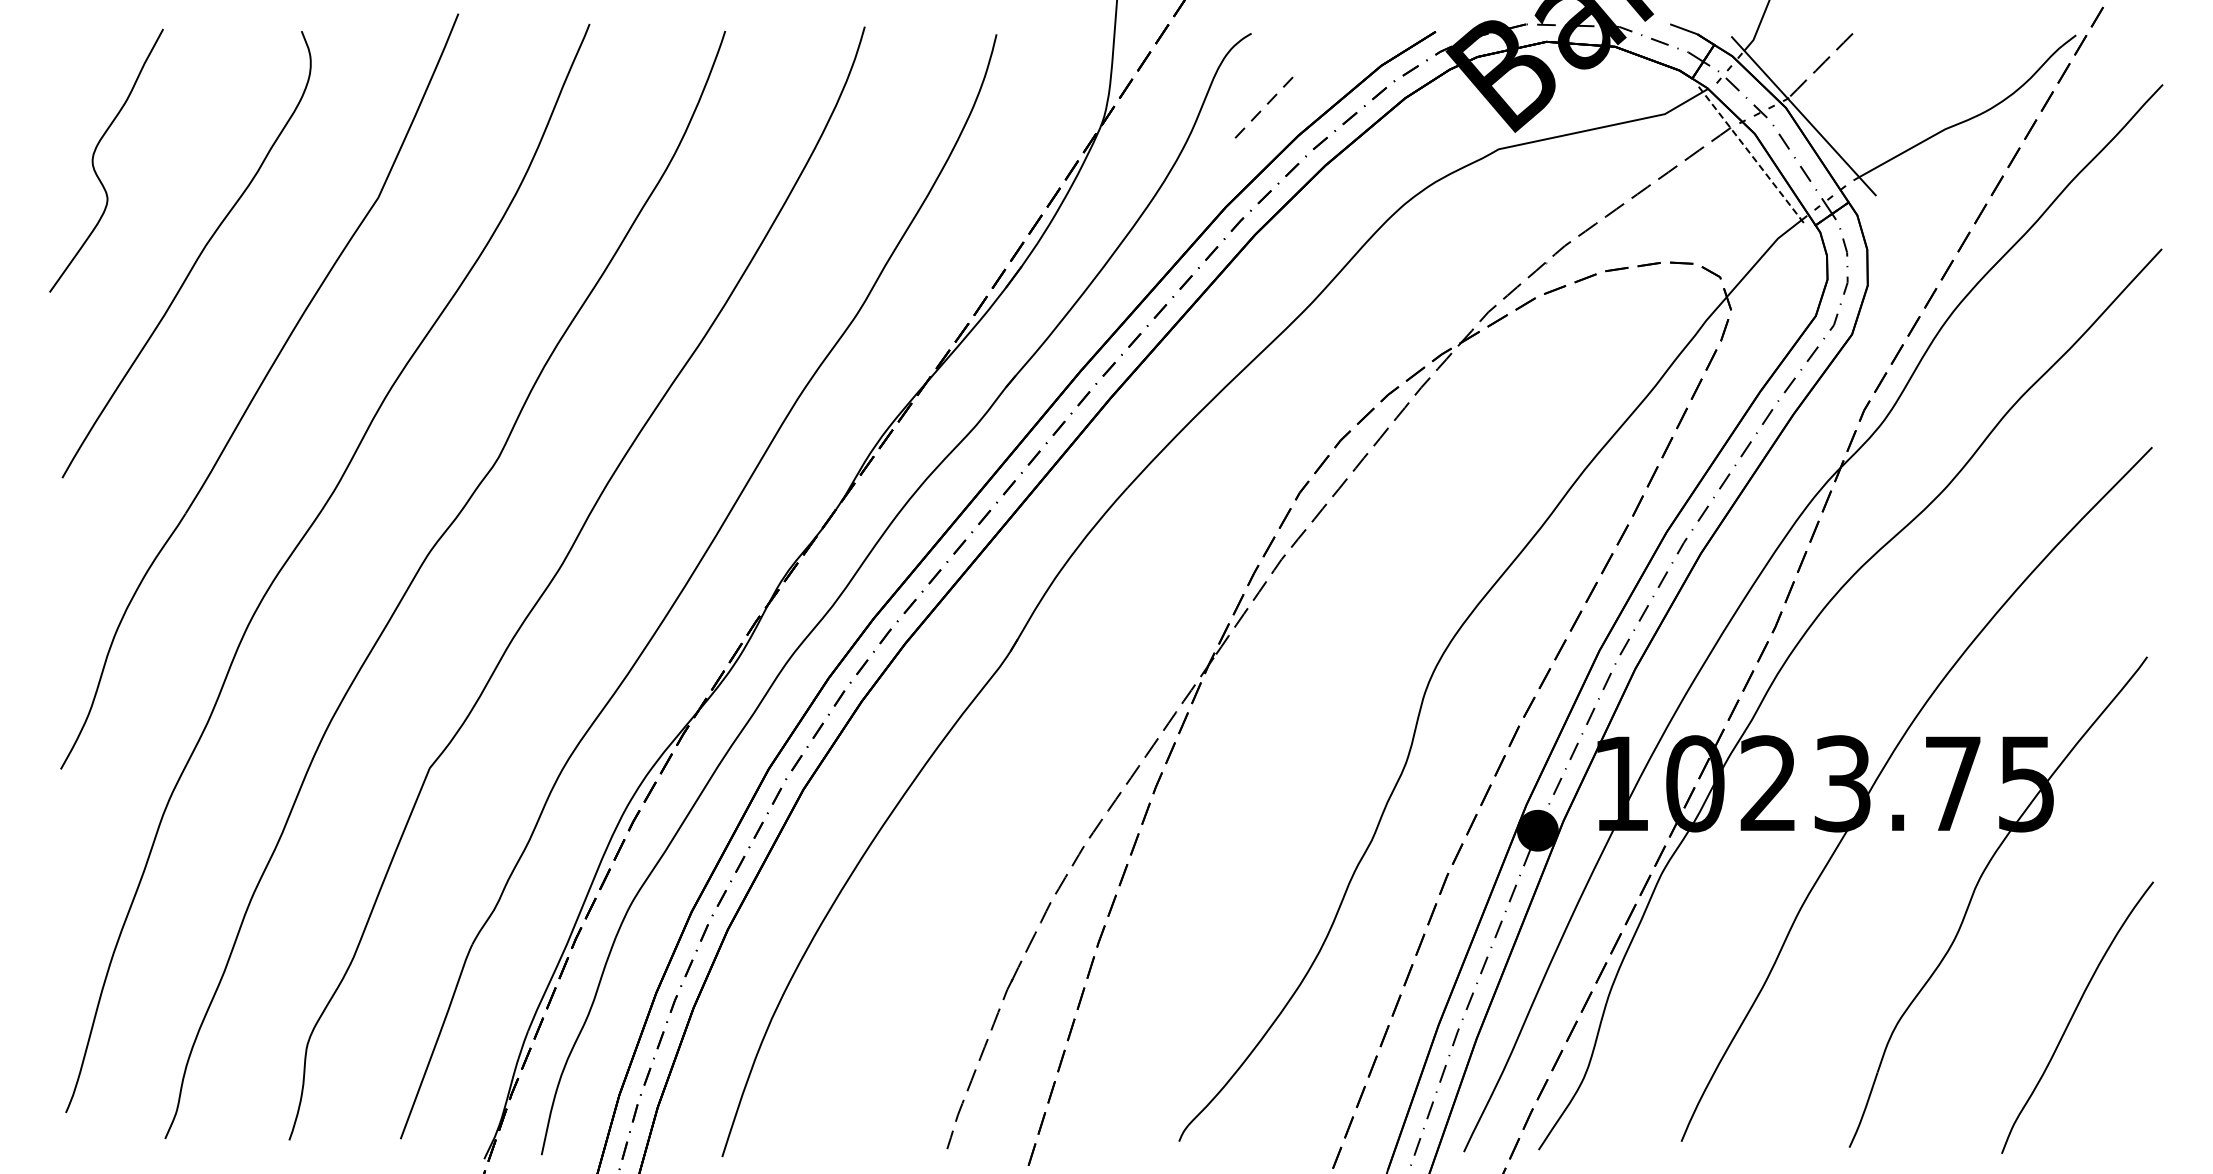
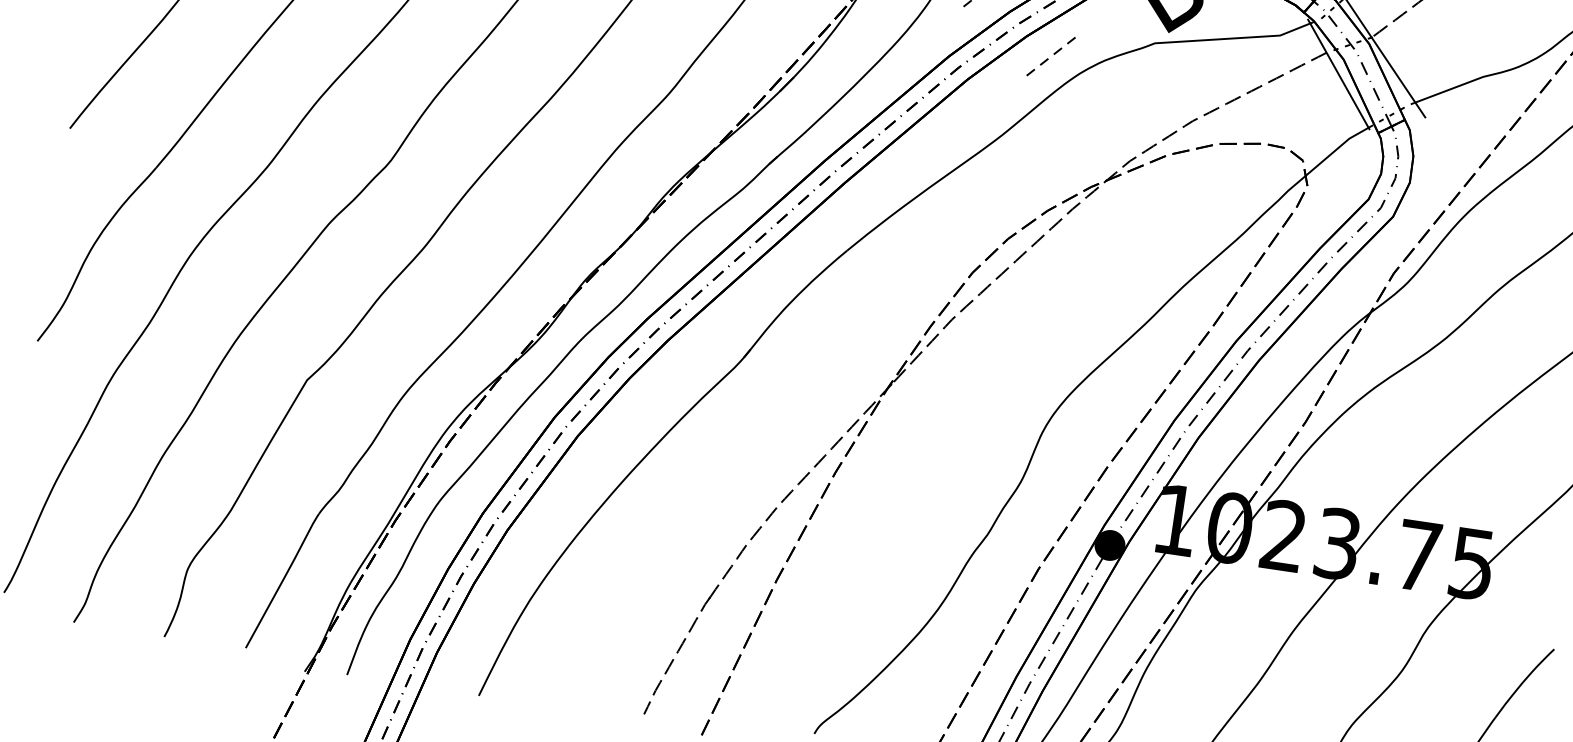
line: (1750, 154) -> (1338, 74), dashed -> solid
line: (1365, 184) -> (1053, 54), added

